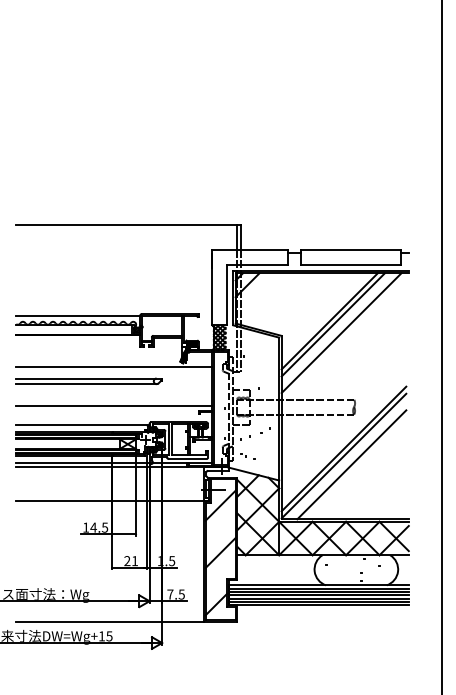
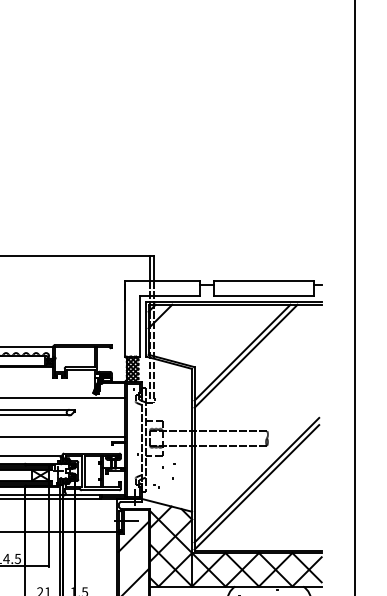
line: (341, 333) -> (254, 364), removed
line: (351, 464) -> (264, 495), removed

